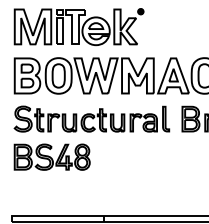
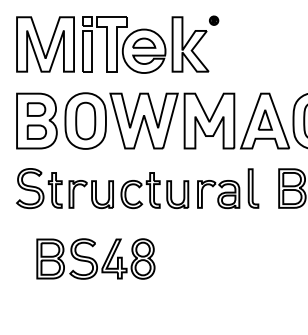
part: (51, 156) -> (94, 257), moved

